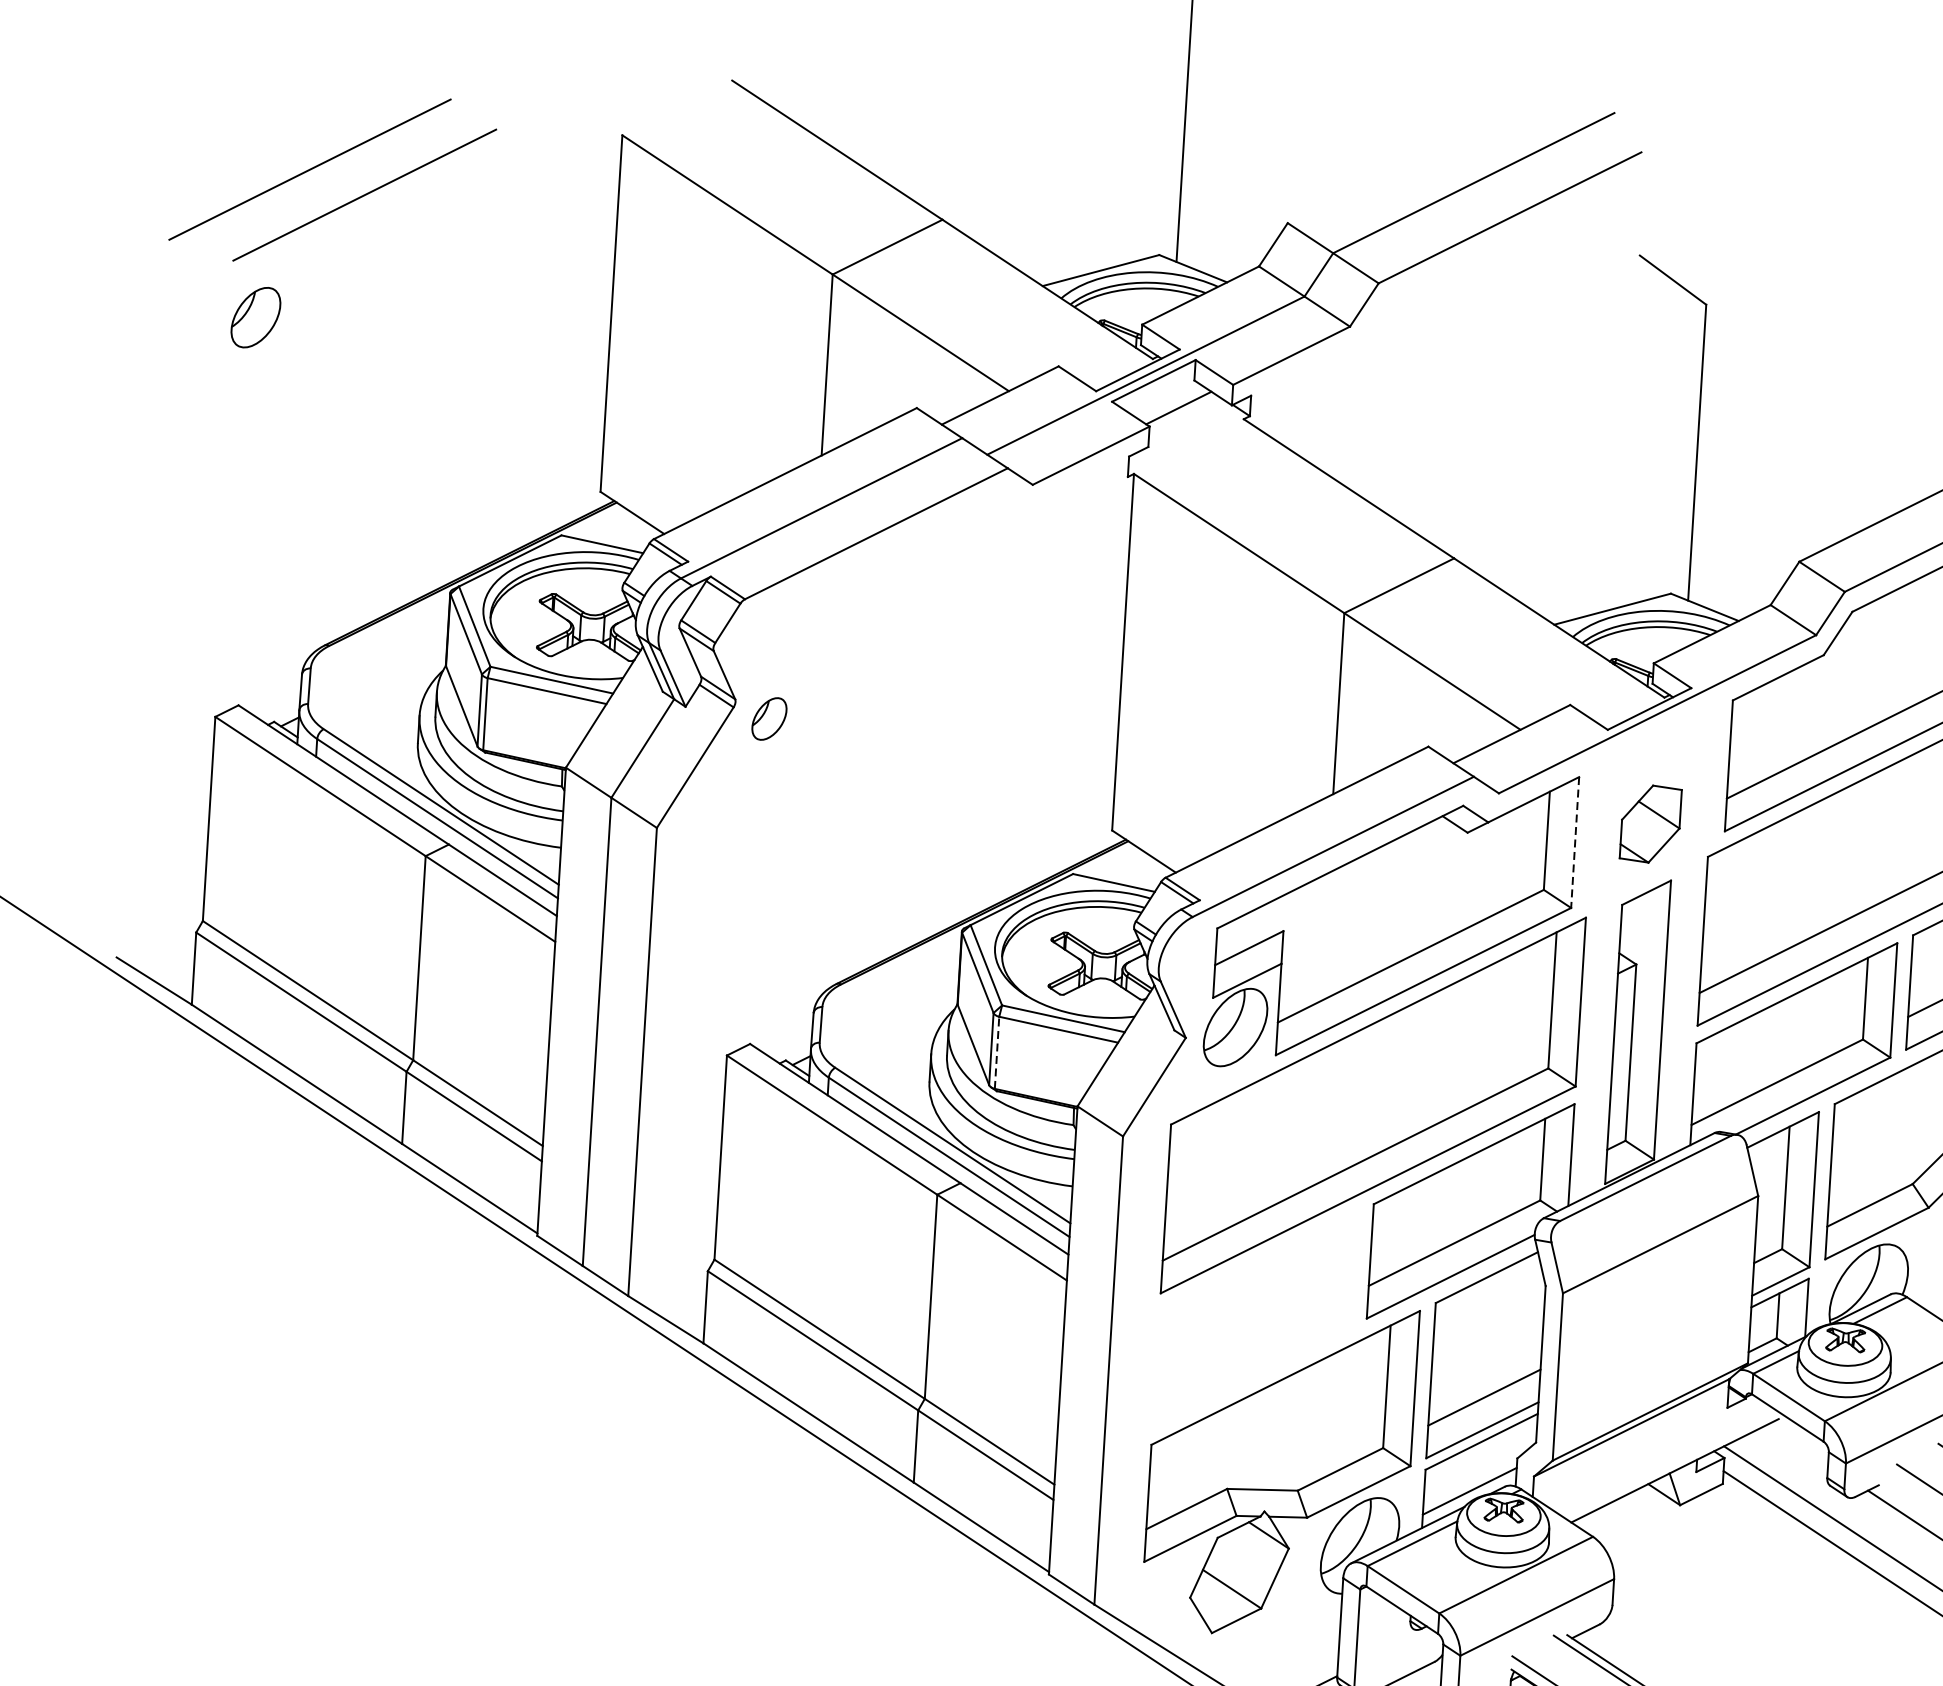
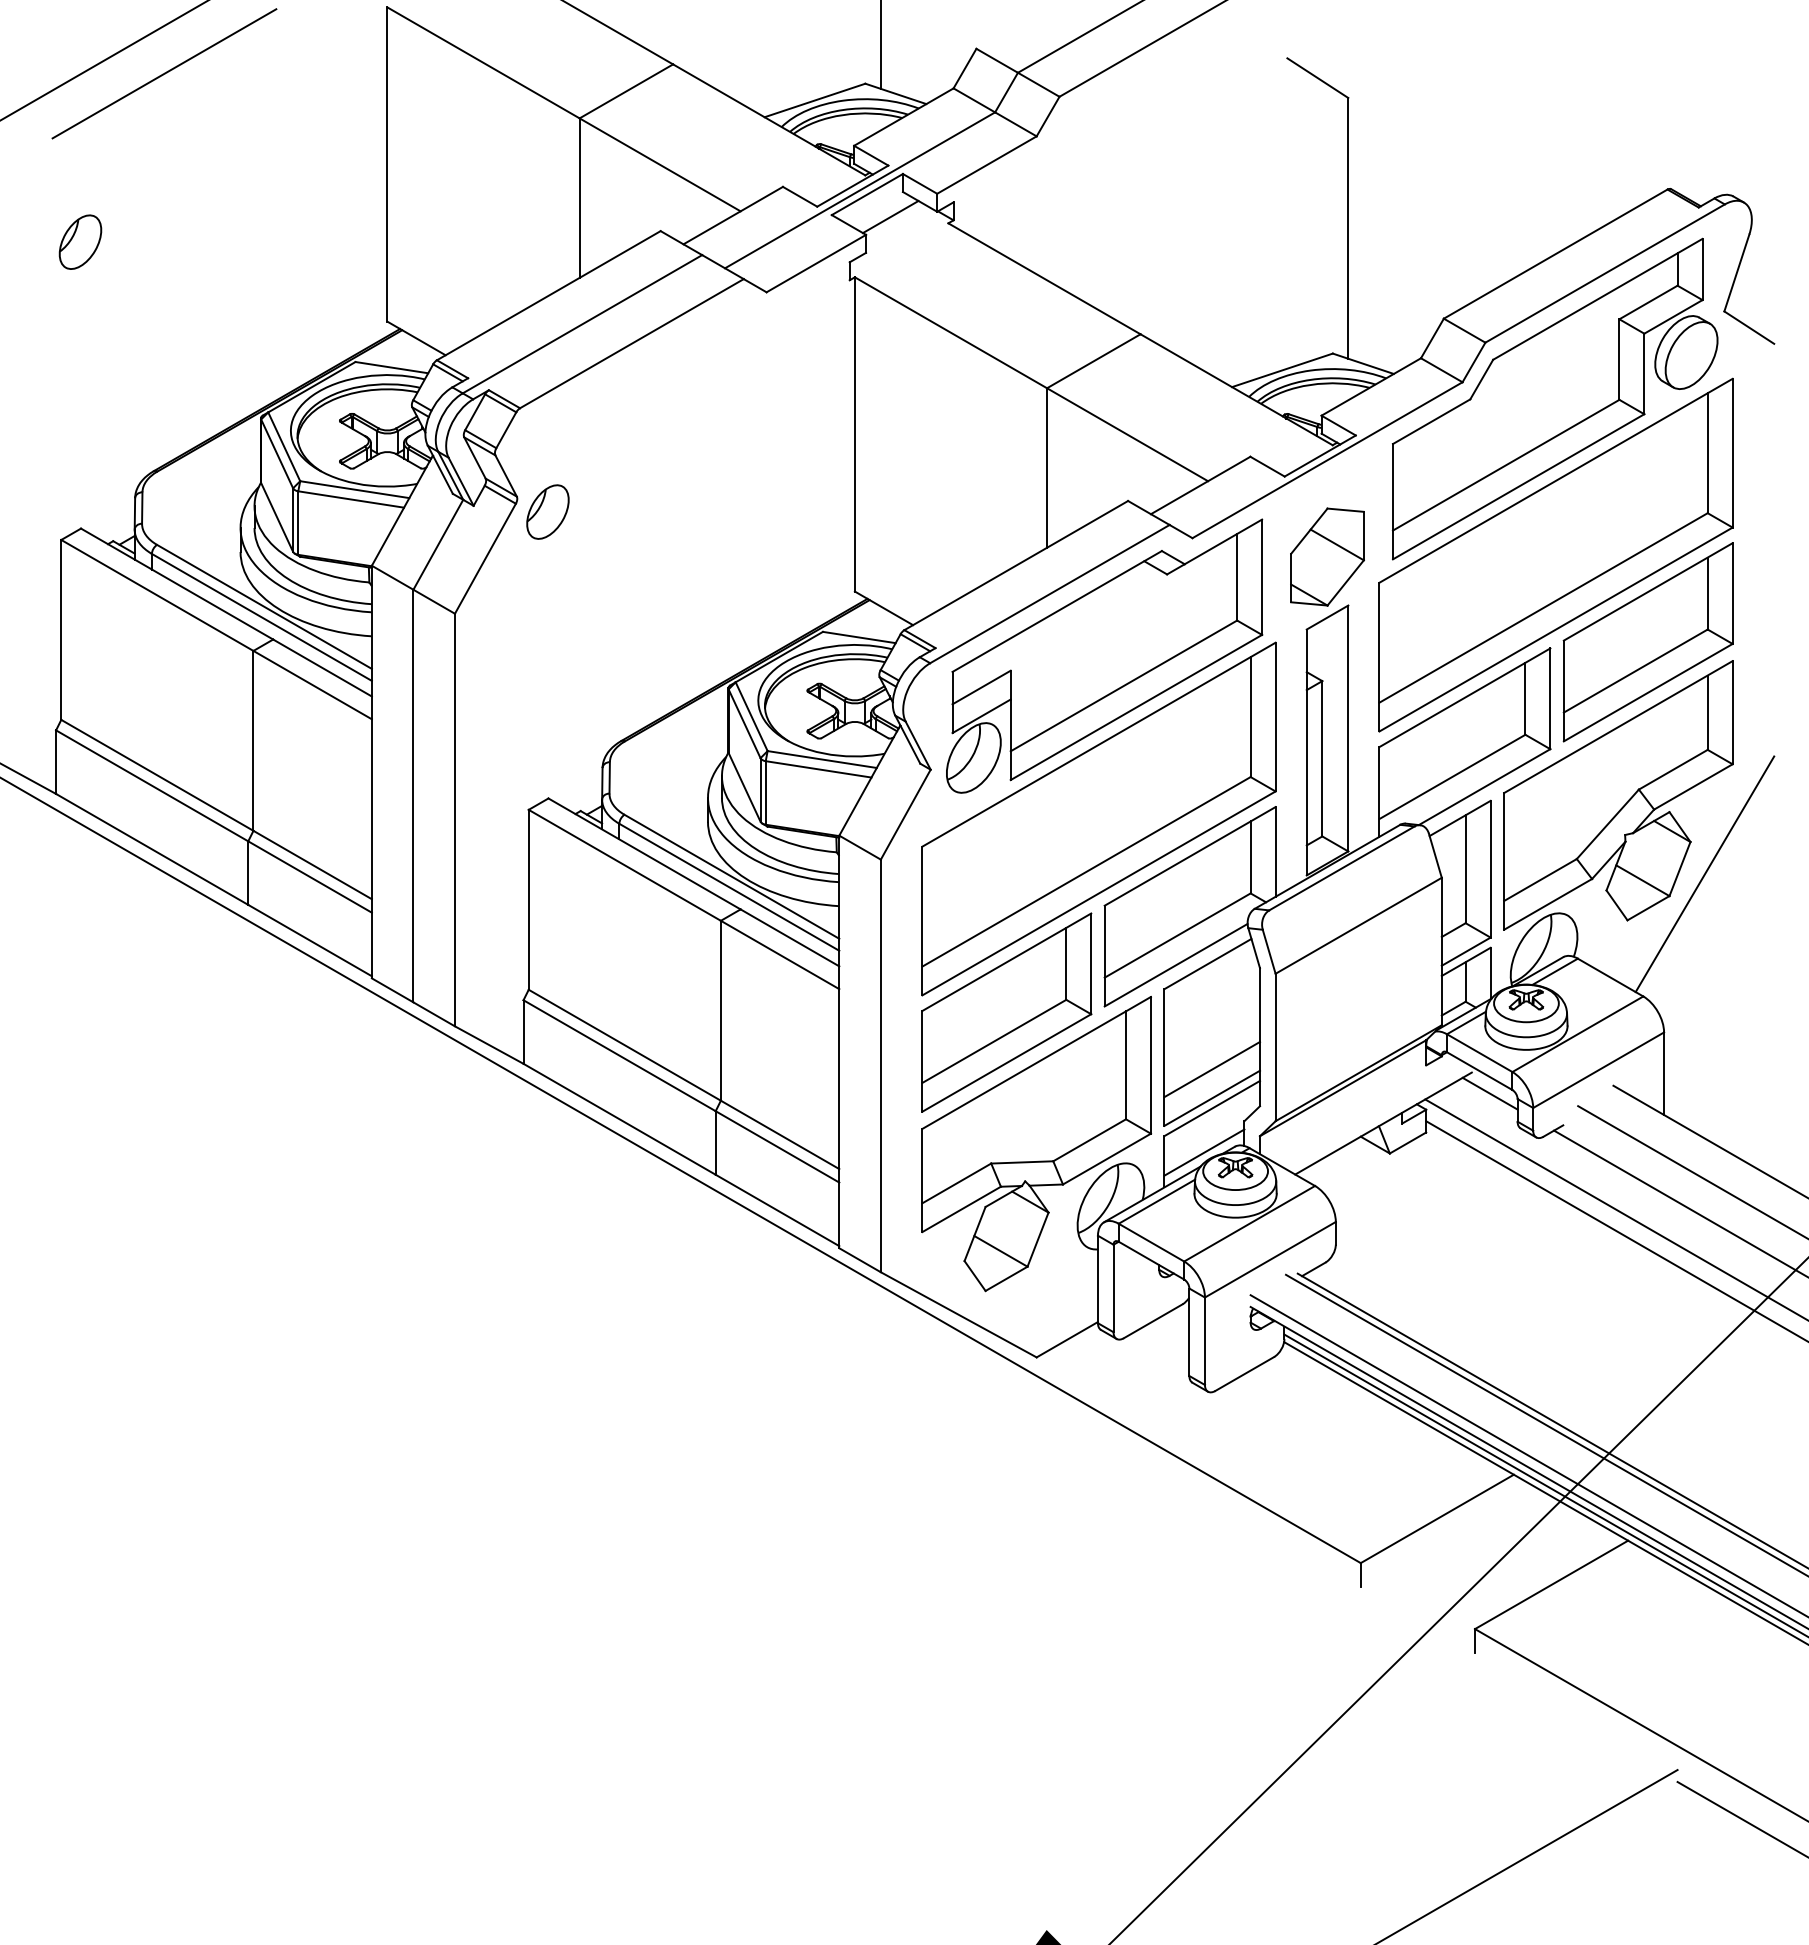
part: (255, 316) -> (80, 241), moved
part: (768, 718) -> (547, 511), size x1.43
part: (1650, 823) -> (1327, 556), size x1.43
line: (1575, 842) -> (1262, 577), dashed -> solid
line: (996, 1052) -> (765, 792), dashed -> solid
part: (1254, 1318) -> (1006, 1012), added
line: (1797, 1444) -> (1489, 1093), added

